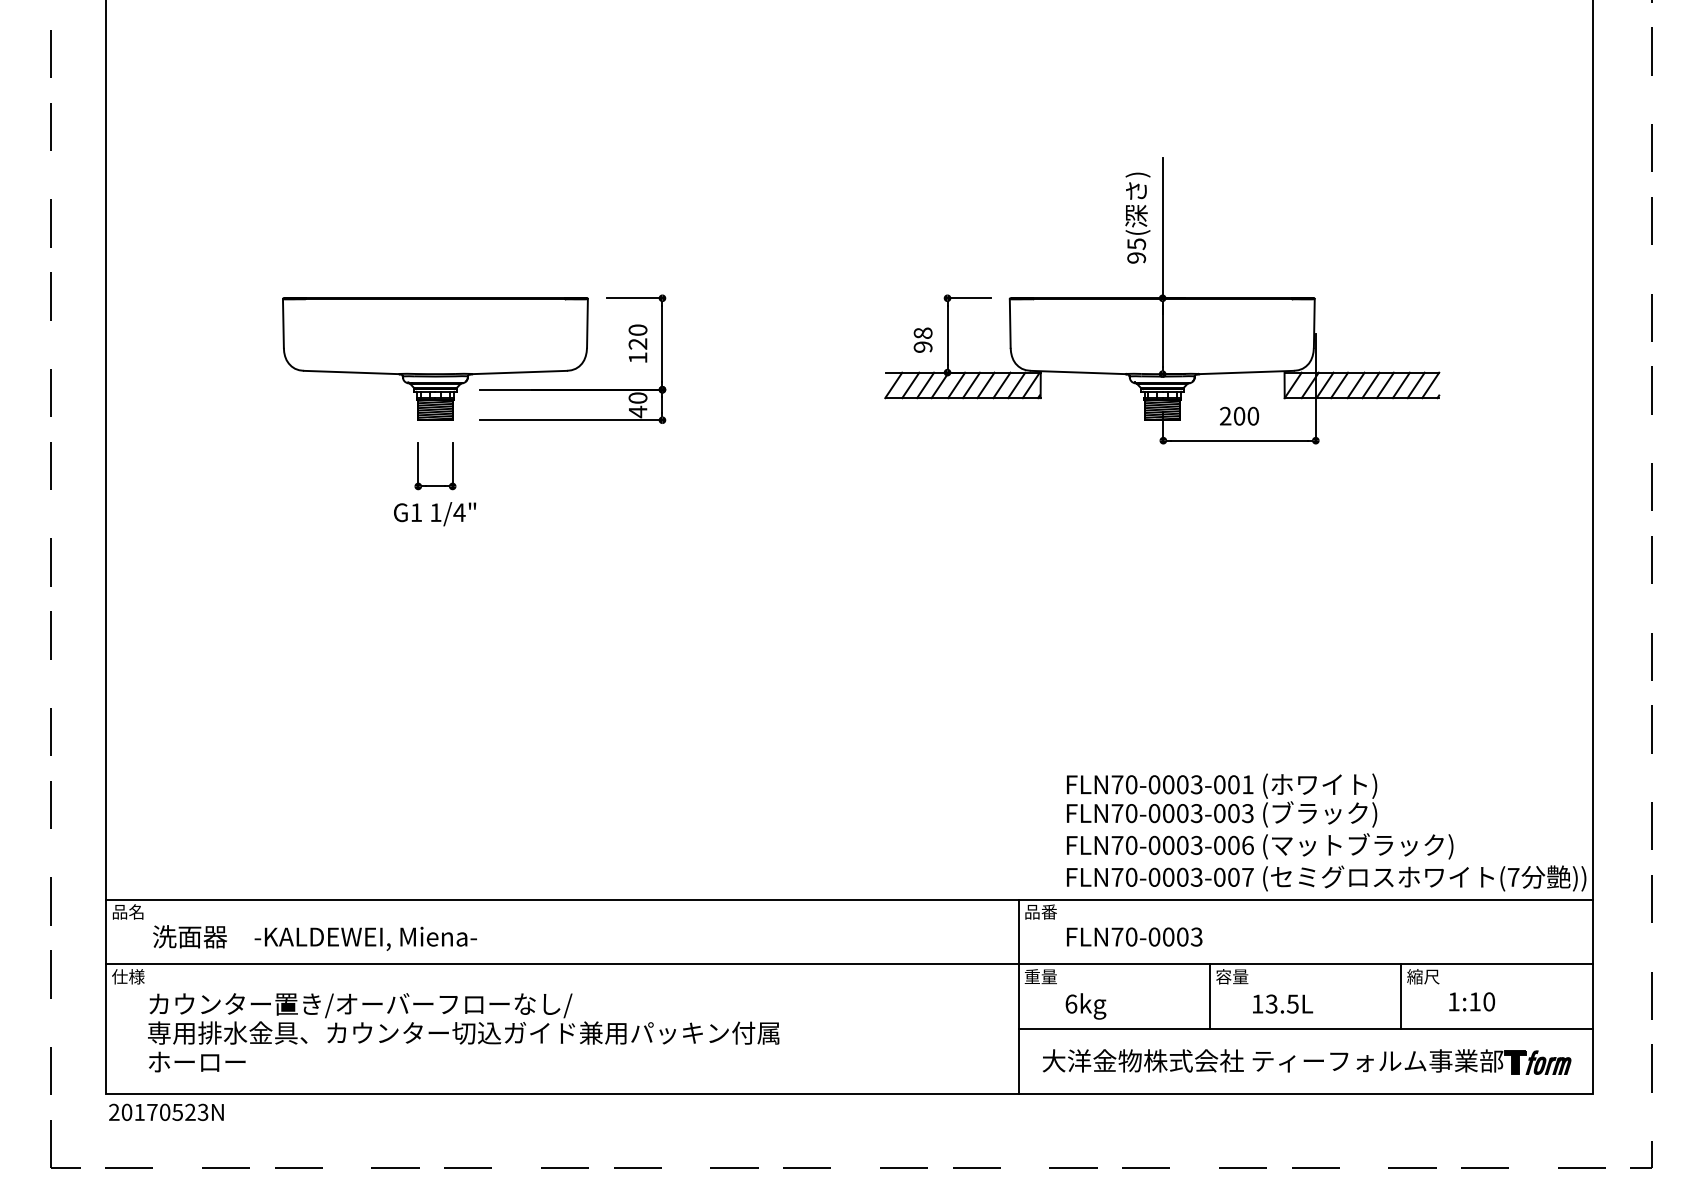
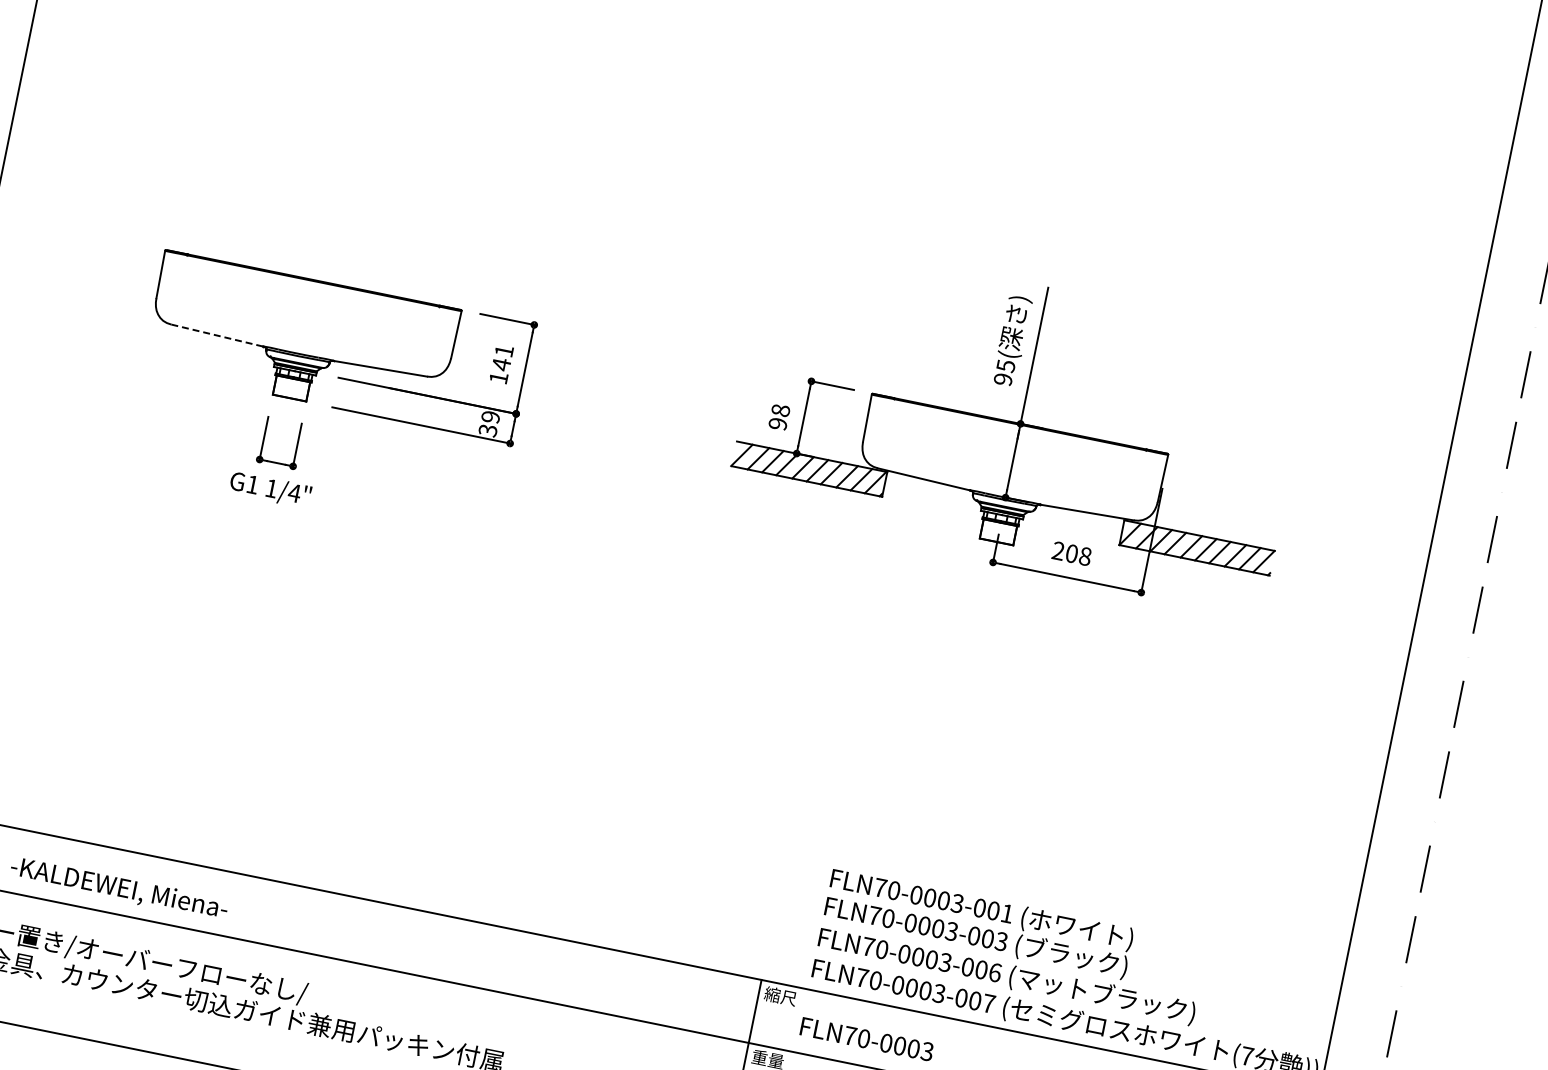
text: (637, 337) -> (502, 358), 120 -> 141
line: (351, 372) -> (217, 335), solid -> dashed
text: (637, 405) -> (488, 424), 40 -> 39
hatch: (435, 409) -> (291, 388), removed
hatch: (1162, 409) -> (998, 531), removed
text: (1253, 416) -> (1085, 556), 200 -> 208
text: (1040, 911) -> (780, 995), 品番 -> 縮尺

